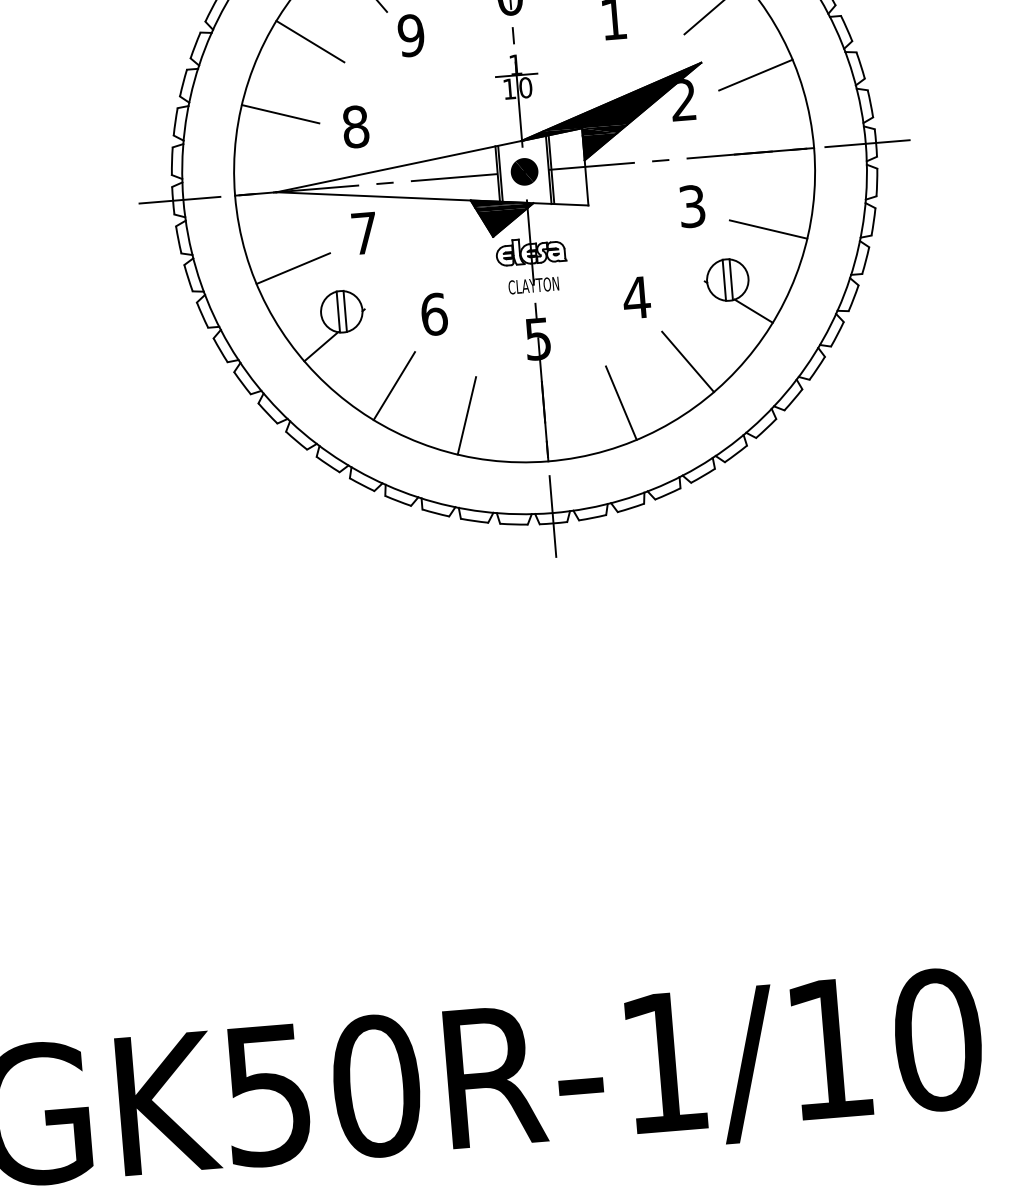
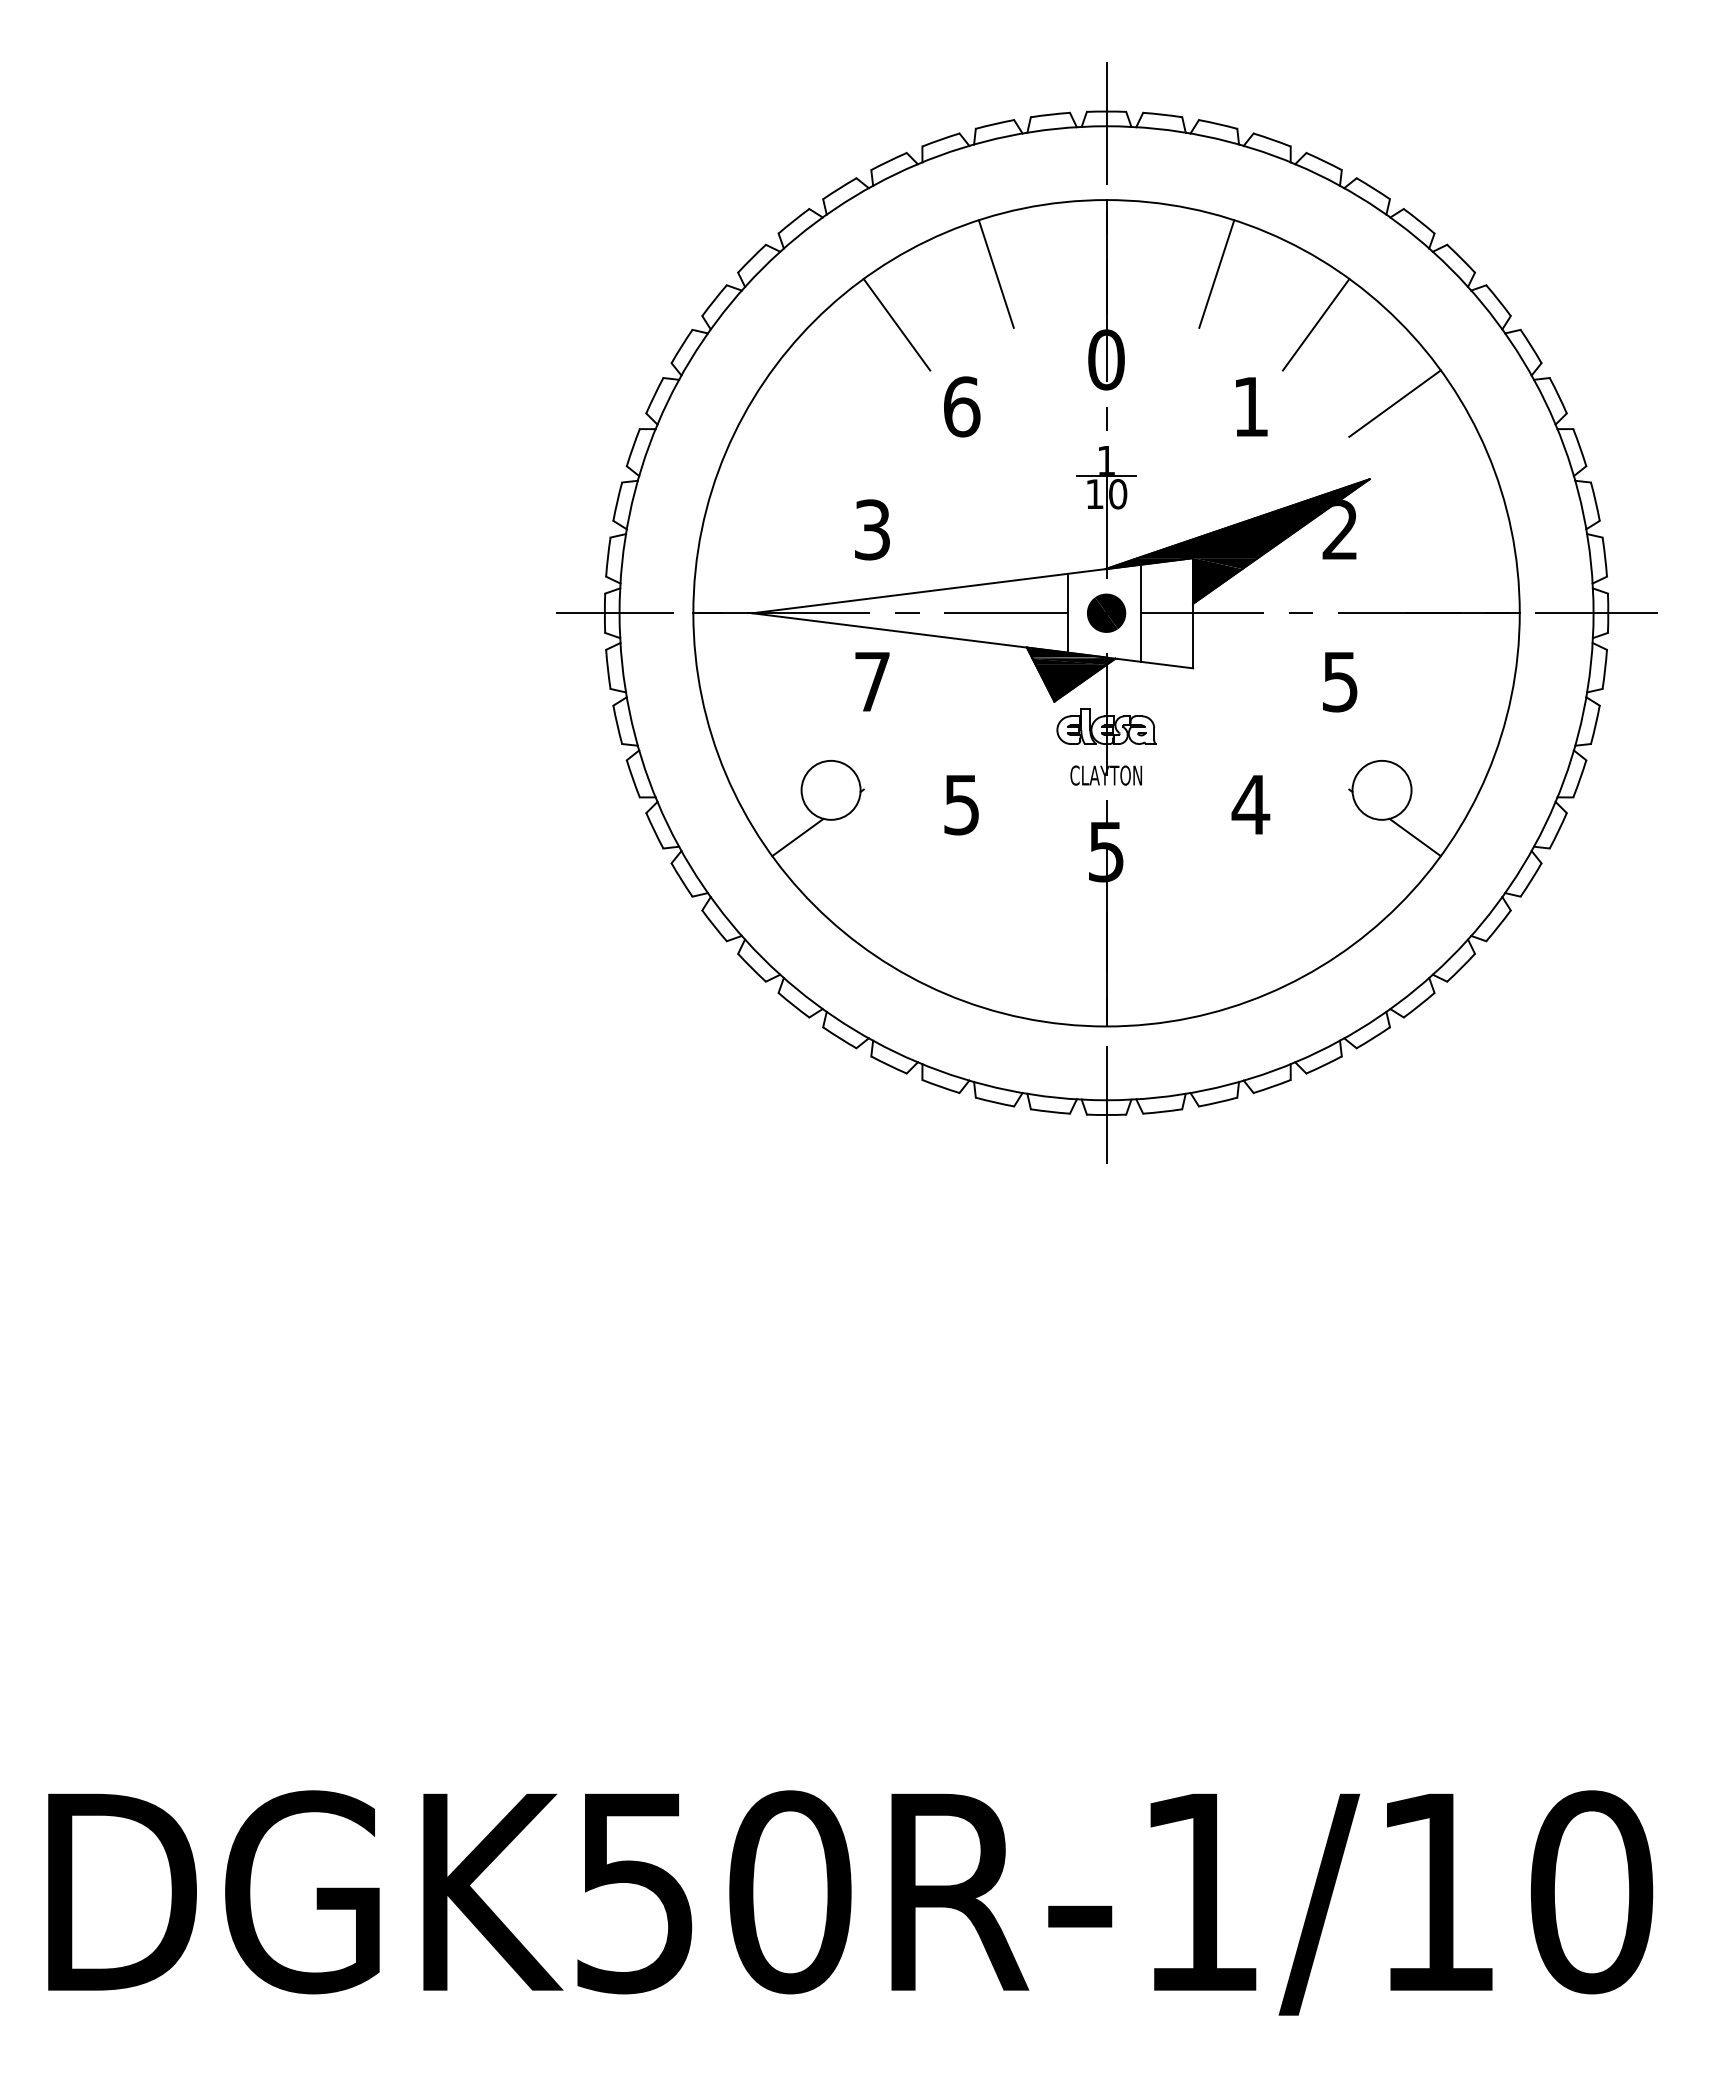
text: (411, 35) -> (961, 406), 9 -> 6
line: (309, 41) -> (817, 403), removed
line: (755, 74) -> (1445, 502), removed
line: (280, 113) -> (767, 502), removed
text: (355, 126) -> (872, 529), 8 -> 3
line: (551, 169) -> (1144, 613), removed
line: (500, 173) -> (1072, 612), removed
text: (692, 206) -> (1340, 681), 3 -> 5
line: (768, 229) -> (1445, 723), removed
line: (293, 268) -> (767, 723), removed
line: (724, 279) -> (1377, 789), removed
line: (730, 279) -> (1386, 789), removed
line: (345, 310) -> (836, 789), removed
line: (338, 311) -> (826, 789), removed
text: (434, 314) -> (962, 804), 6 -> 5
line: (687, 361) -> (1315, 901), removed
line: (394, 385) -> (896, 901), removed
line: (621, 403) -> (1216, 952), removed
line: (466, 415) -> (995, 952), removed

